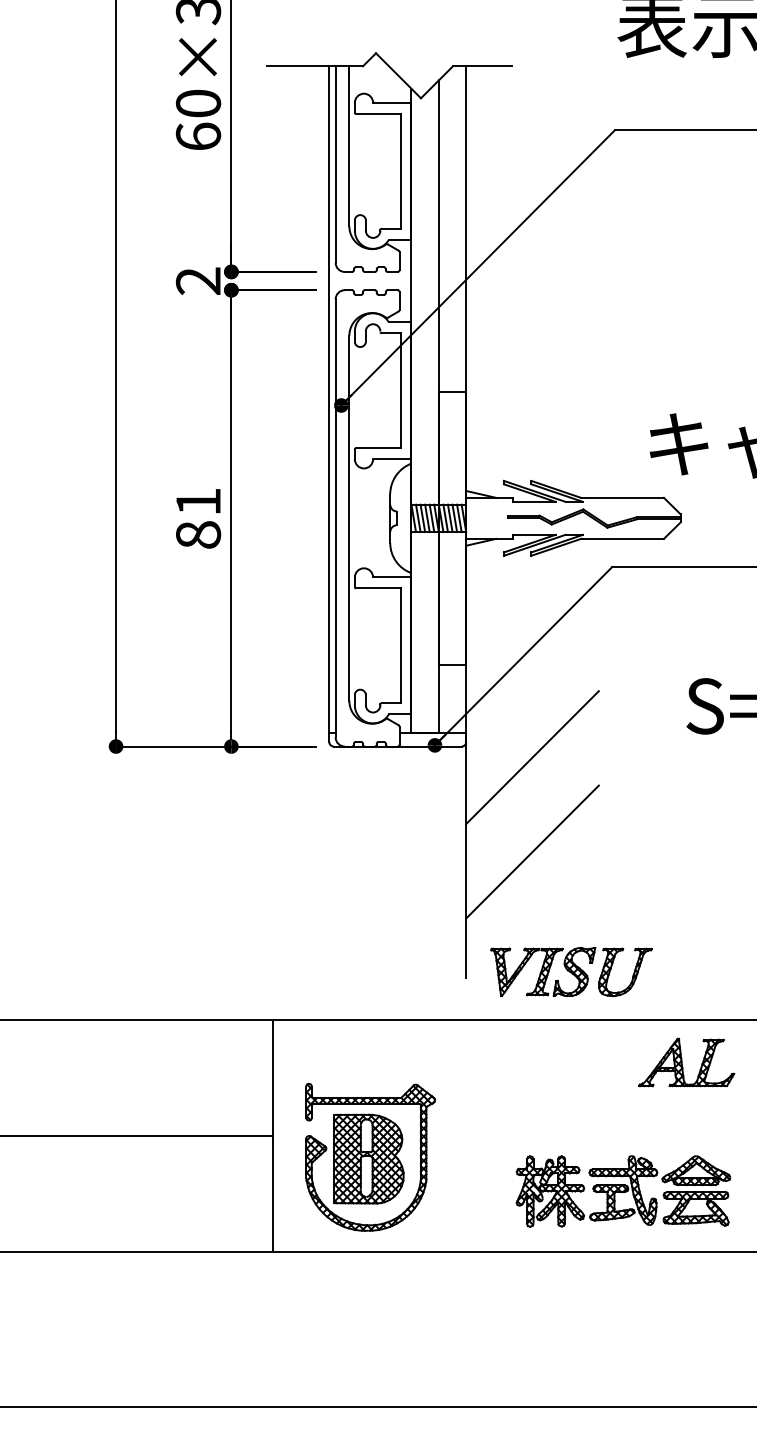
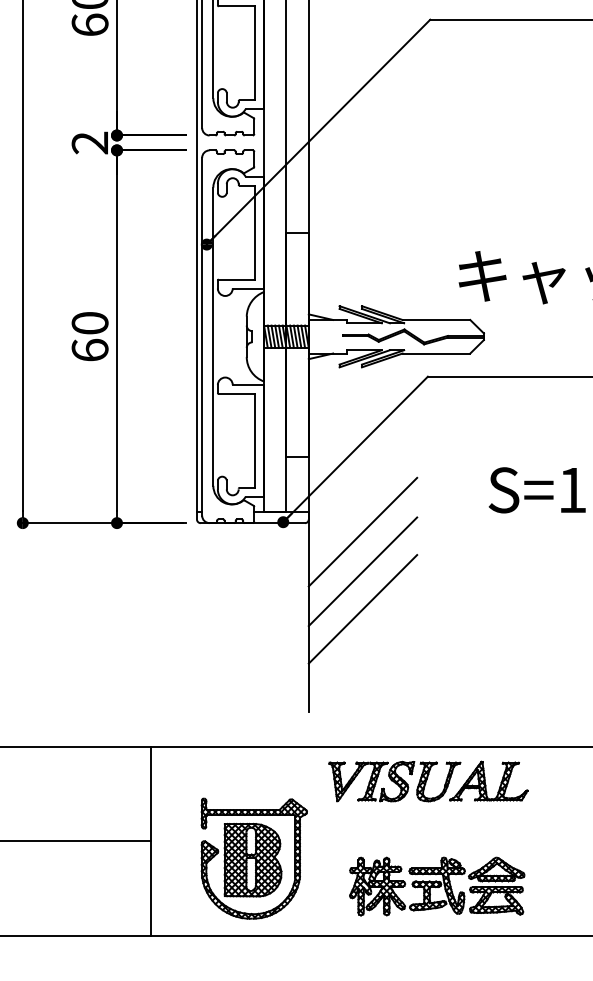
text: (198, 518) -> (90, 336), 81 -> 60
line: (532, 805) -> (362, 571), added
part: (571, 971) -> (394, 781), moved
part: (370, 1157) -> (254, 858), moved

